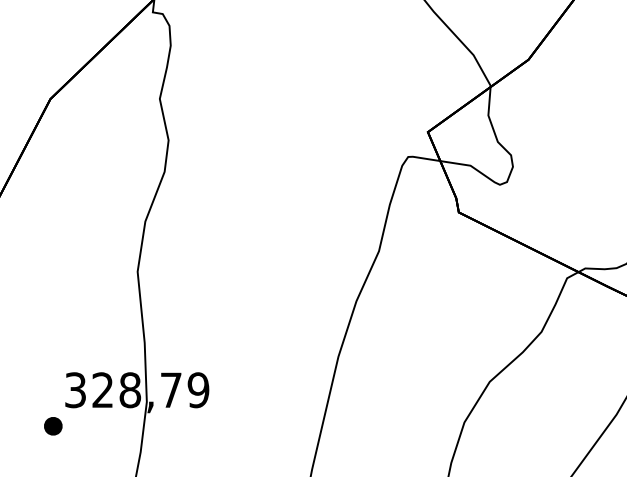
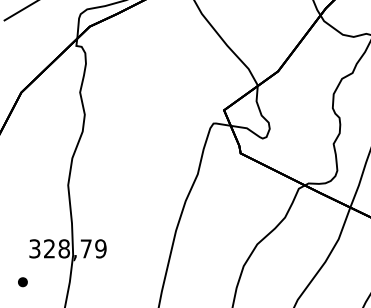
part: (52, 426) -> (22, 282), moved

